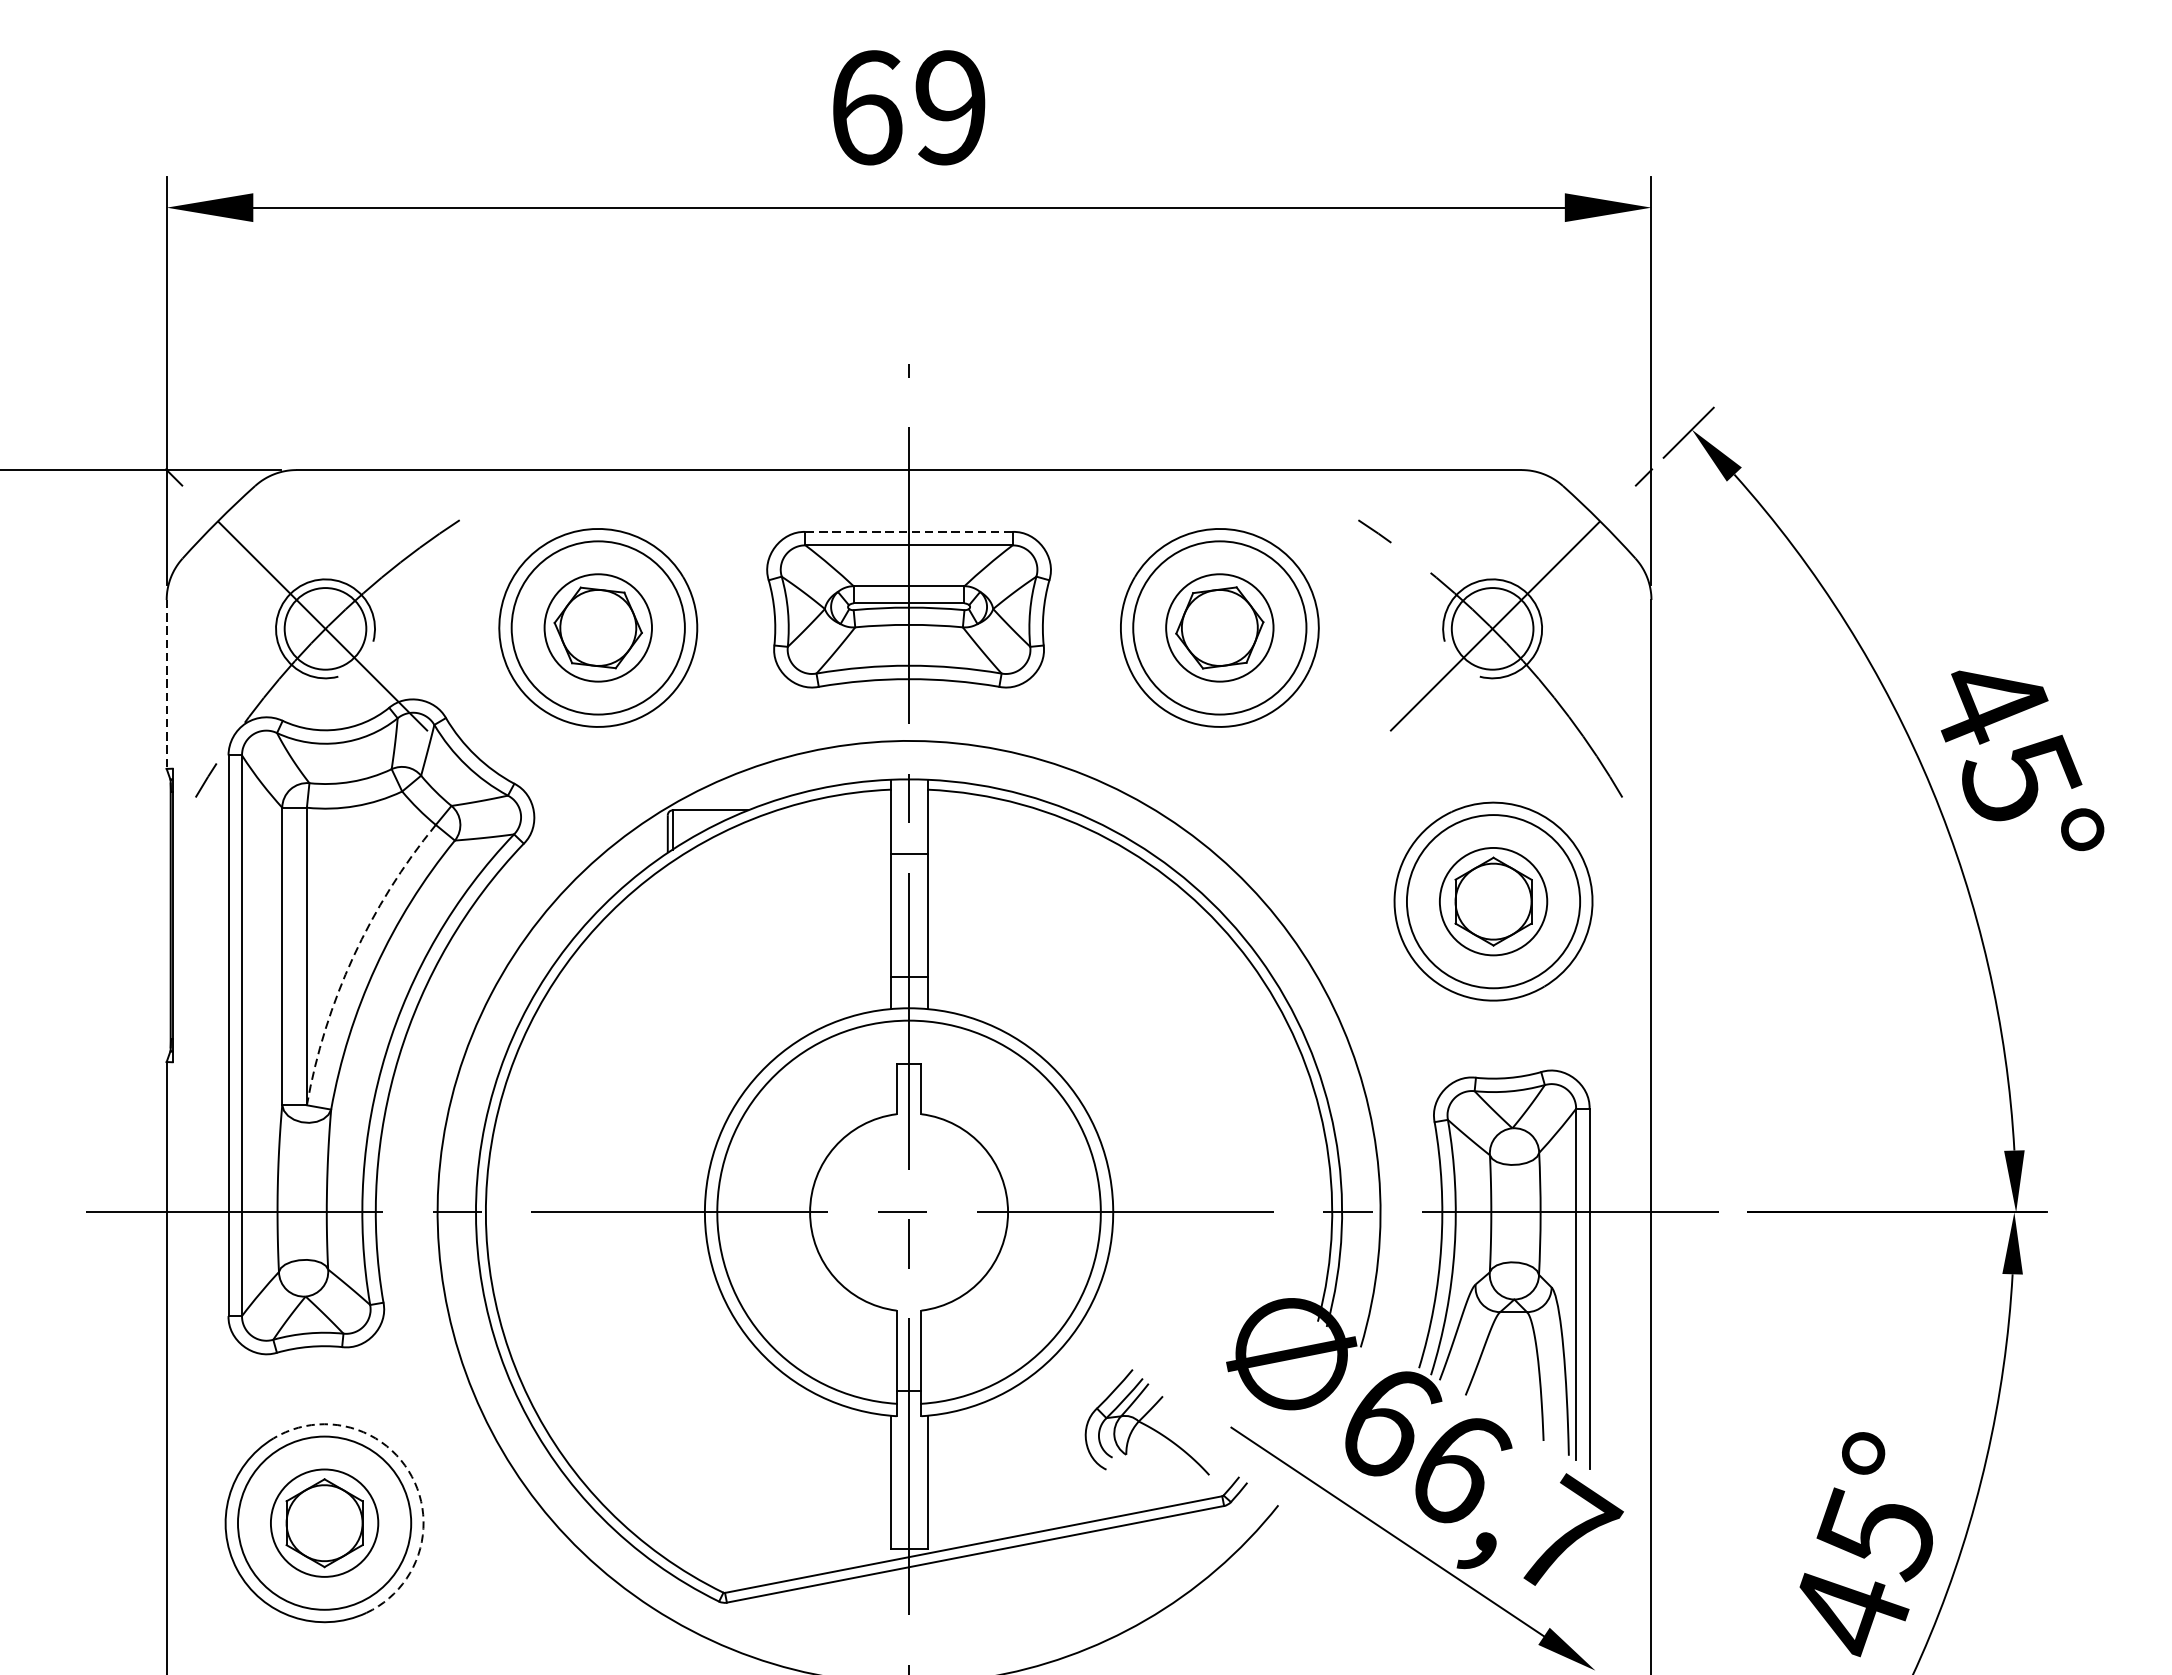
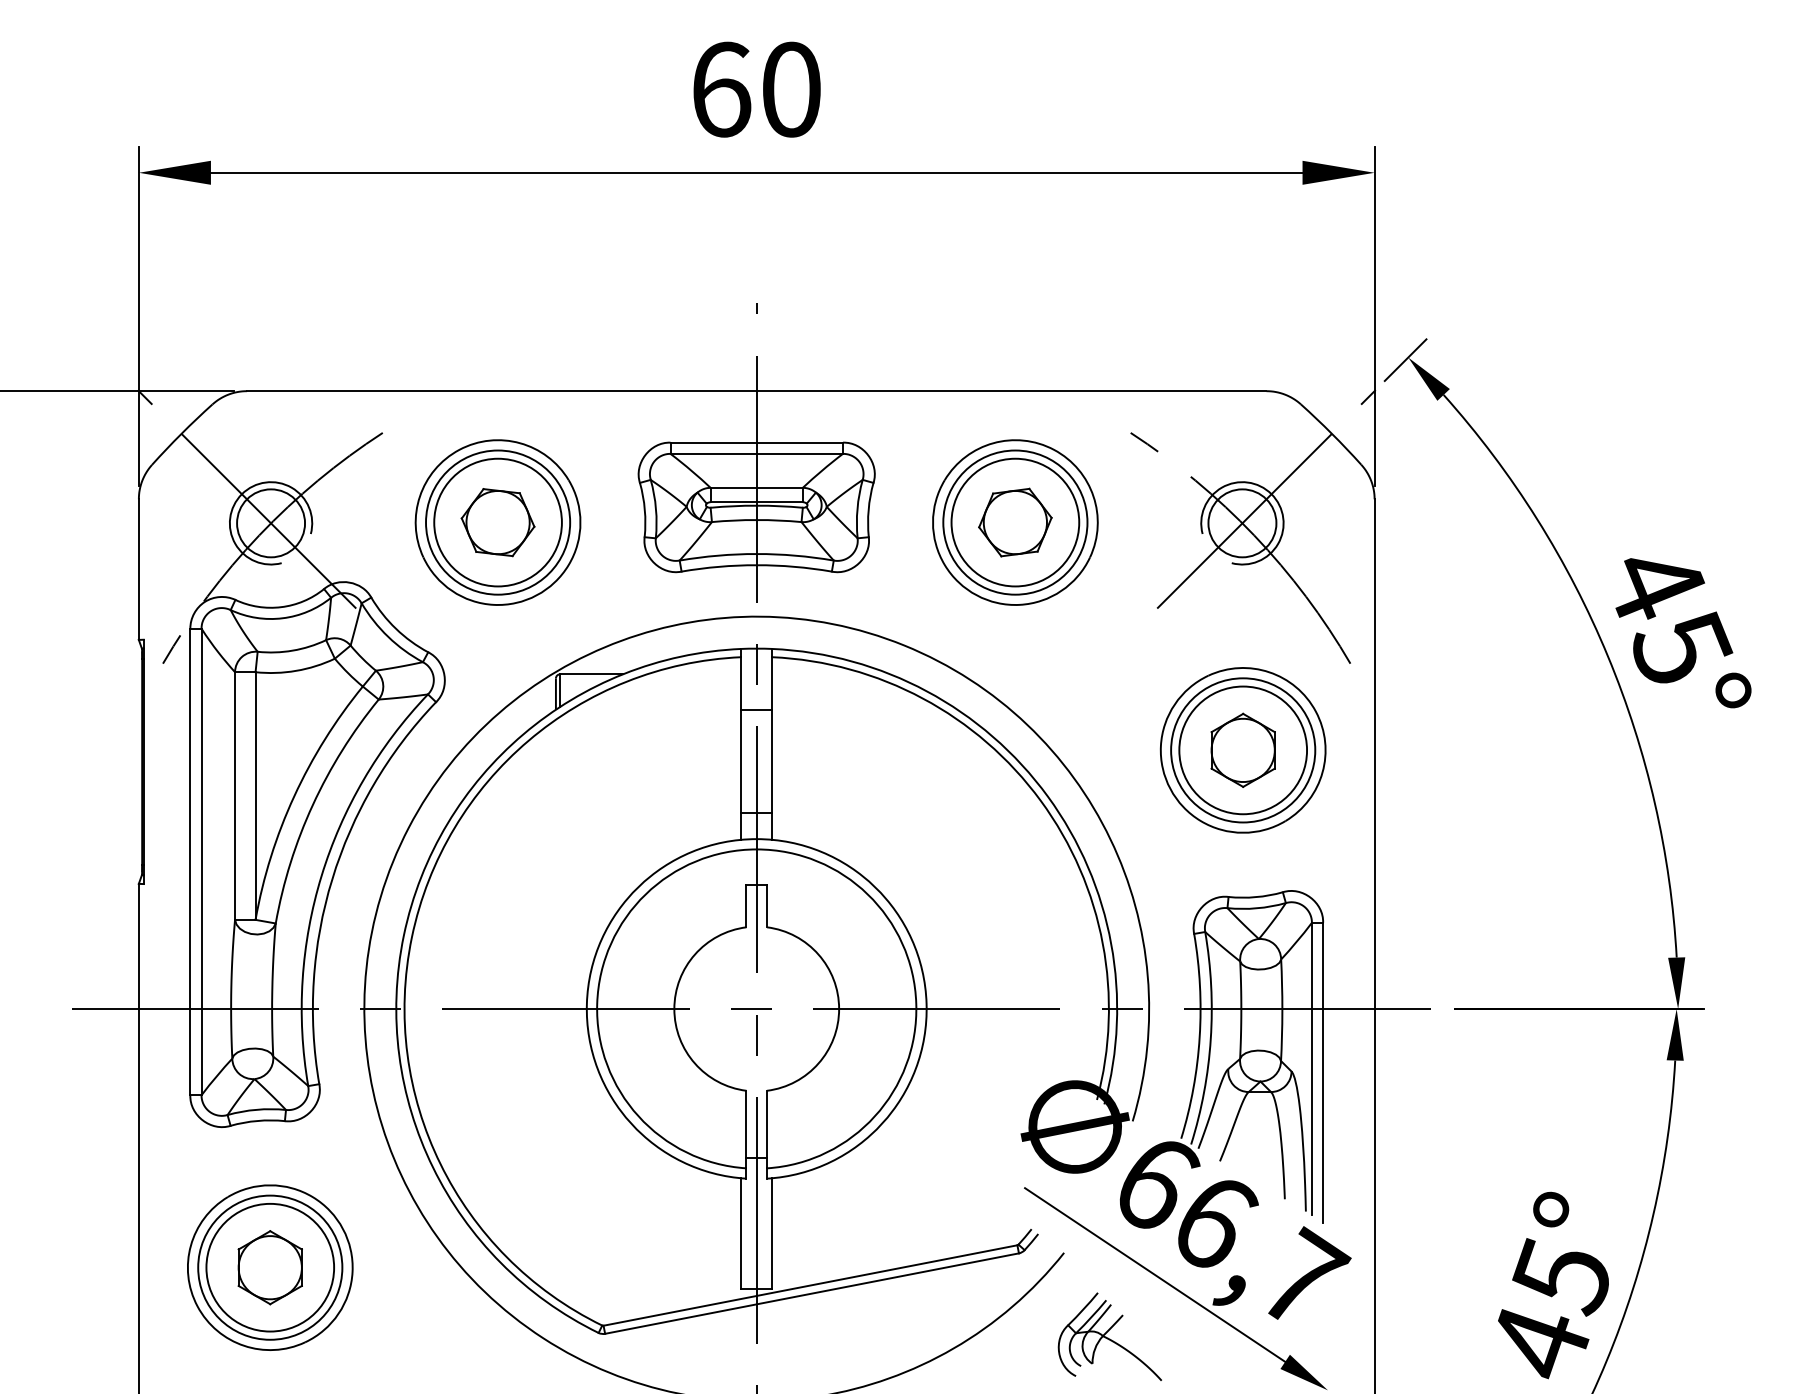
text: (950, 107) -> (791, 89), 69 -> 60
line: (908, 531) -> (756, 442), dashed -> solid
circle: (597, 627) -> (497, 522), size x1.43
circle: (1219, 627) -> (1015, 522), size x1.43
line: (166, 685) -> (138, 570), dashed -> solid
circle: (1493, 901) -> (1243, 750), size x1.43
arc: (353, 957) -> (294, 796), dashed -> solid
part: (1146, 1422) -> (1109, 1336), moved
arc: (412, 1477) -> (343, 1229), dashed -> solid
circle: (324, 1522) -> (270, 1267), size x1.43

